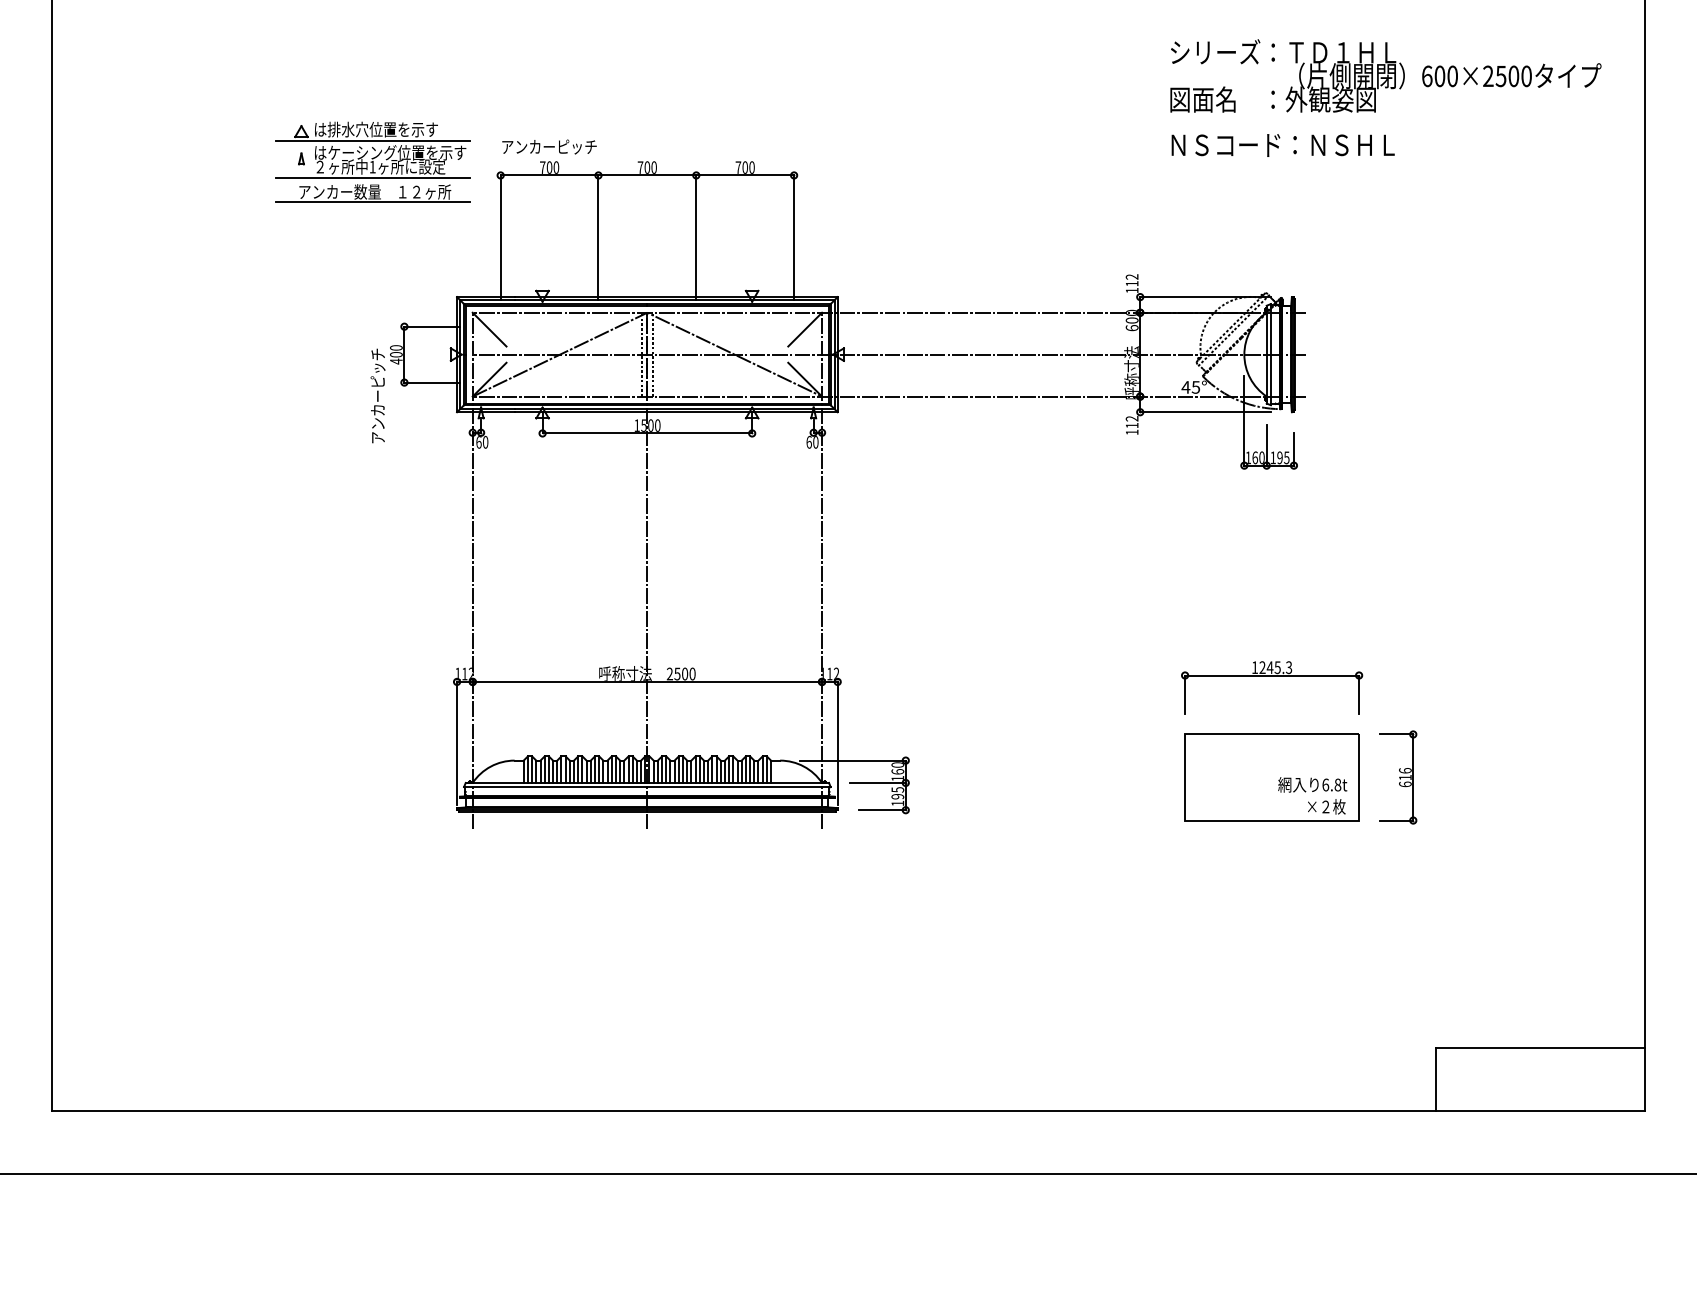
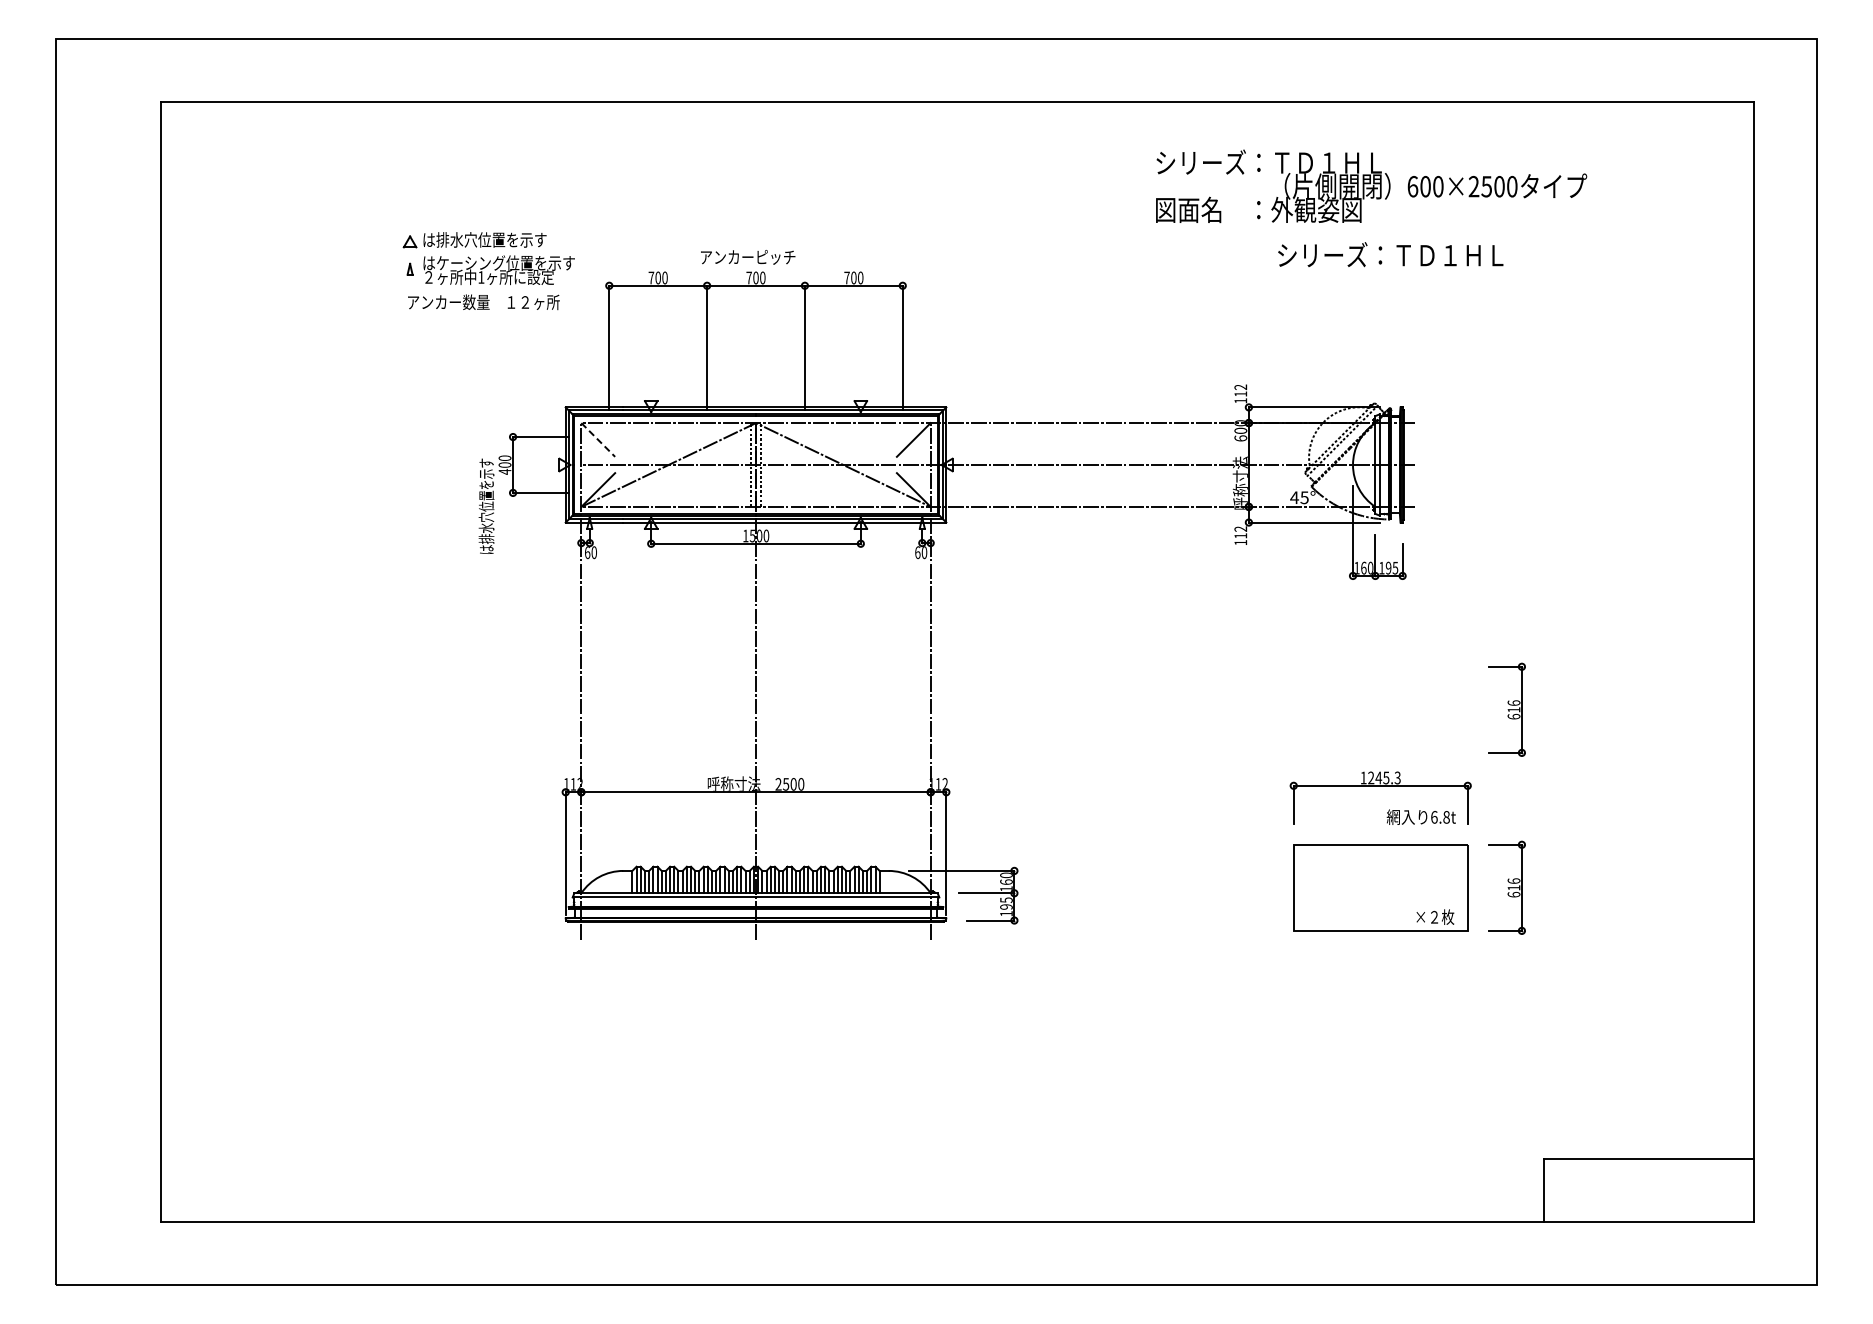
text: (1385, 76) -> (1371, 186), moved
line: (372, 141) -> (481, 251), removed
text: (1258, 144) -> (1367, 254), ＮＳコード：ＮＳＨＬ -> シリーズ：ＴＤ１ＨＬ
text: (549, 147) -> (748, 257), moved
line: (372, 178) -> (481, 288), removed
line: (372, 202) -> (481, 312), removed
line: (489, 329) -> (598, 439), solid -> dashed
text: (377, 395) -> (486, 505), アンカーピッチ -> は排水穴位置を示す
part: (1397, 599) -> (1506, 709), added
text: (1311, 784) -> (1420, 816), moved

